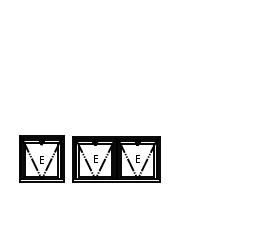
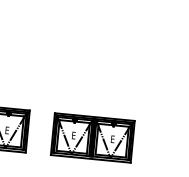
part: (116, 159) -> (92, 138), moved

